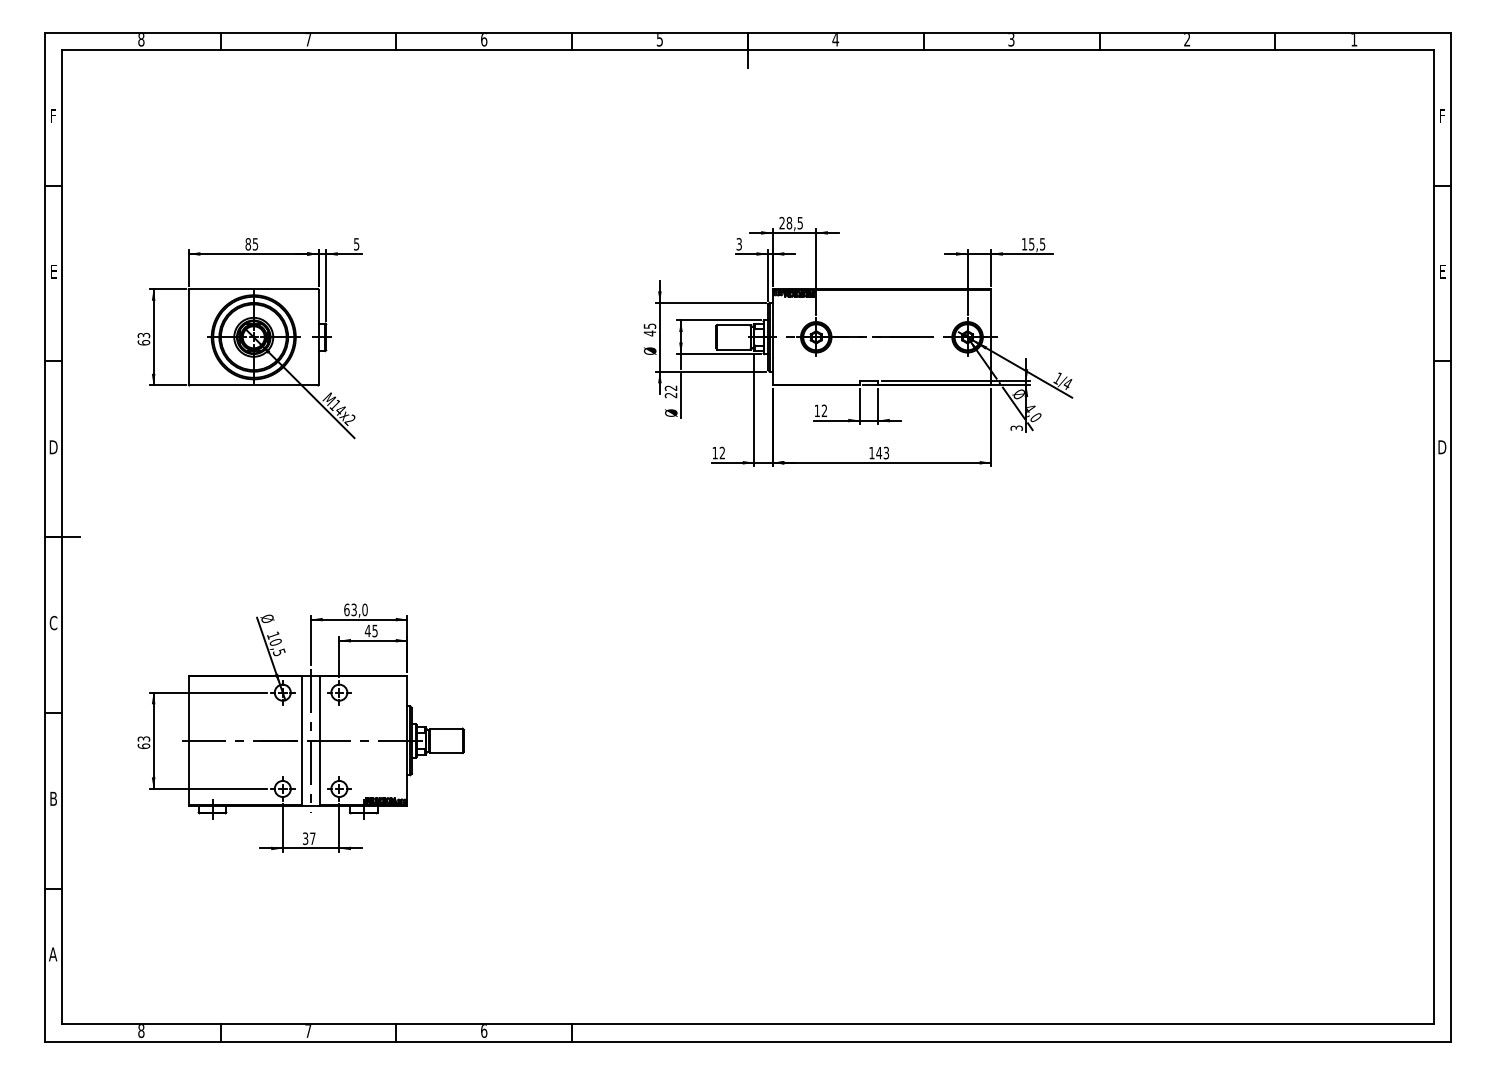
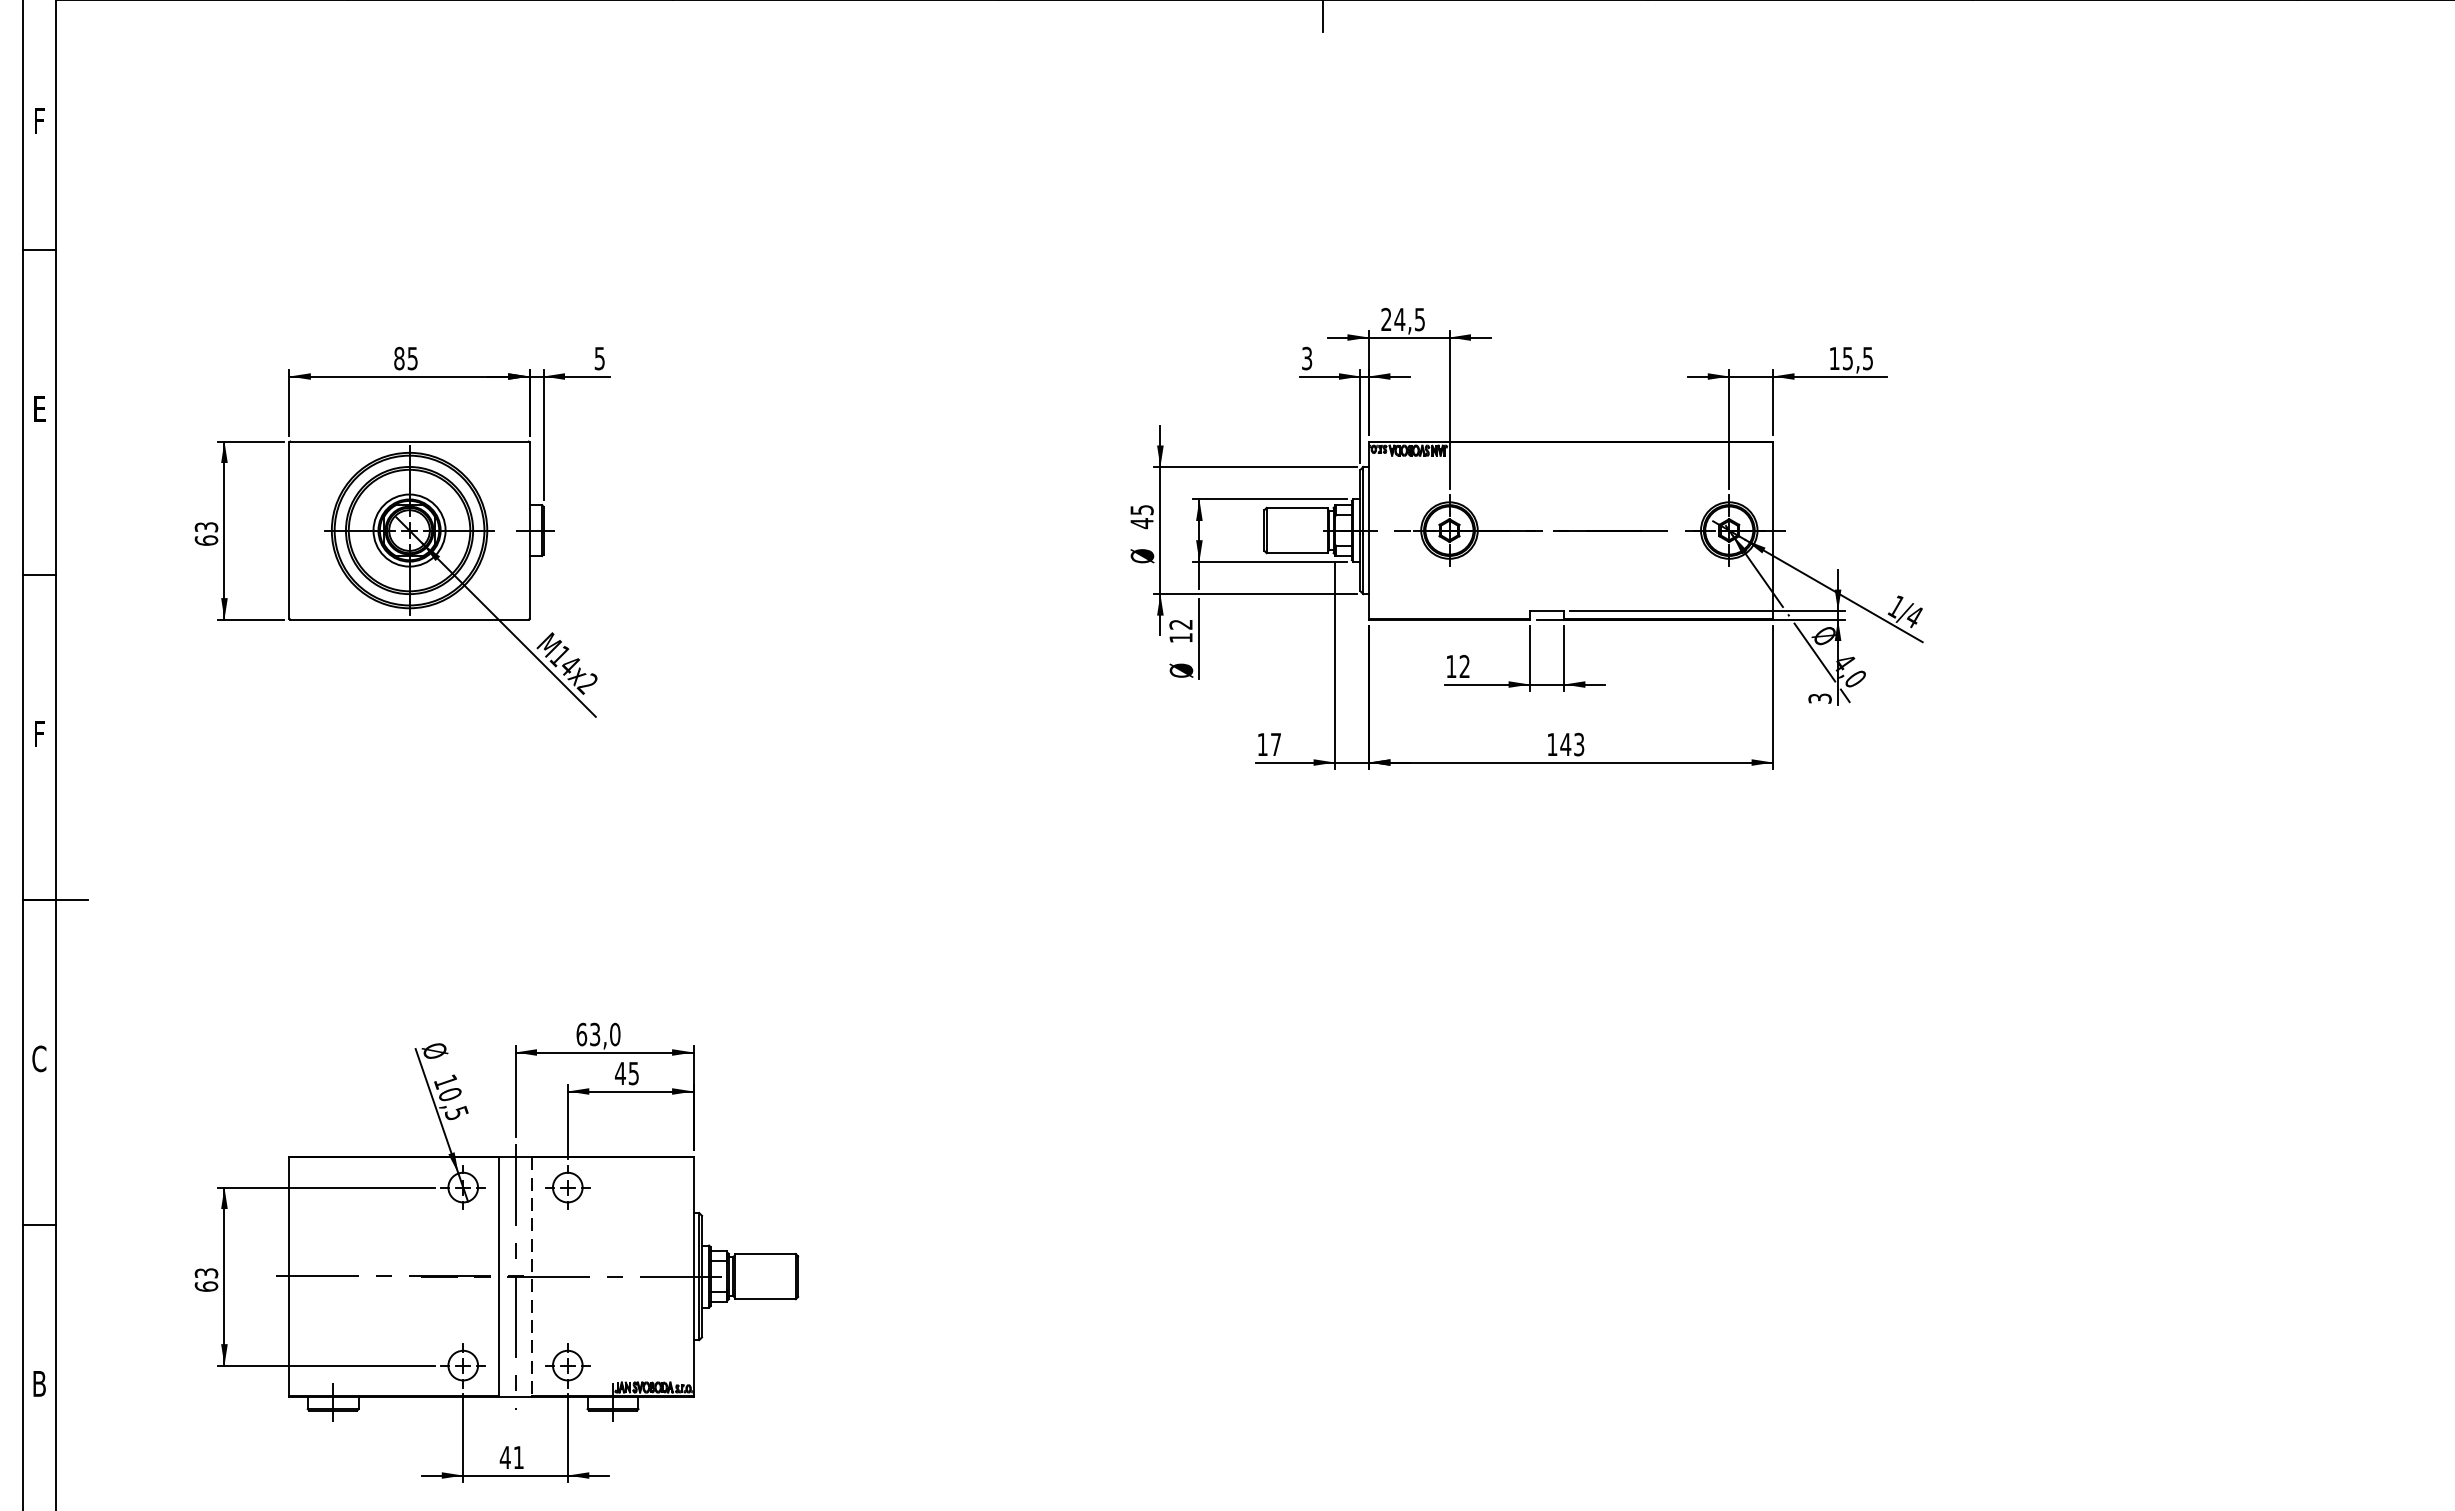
text: (789, 222) -> (1400, 318), 28,5 -> 24,5
text: (670, 395) -> (1180, 638), 22 -> 12
text: (53, 447) -> (39, 734), D -> F
text: (722, 452) -> (1276, 743), 12 -> 17
line: (320, 740) -> (532, 1275), solid -> dashed
text: (308, 838) -> (510, 1457), 37 -> 41

